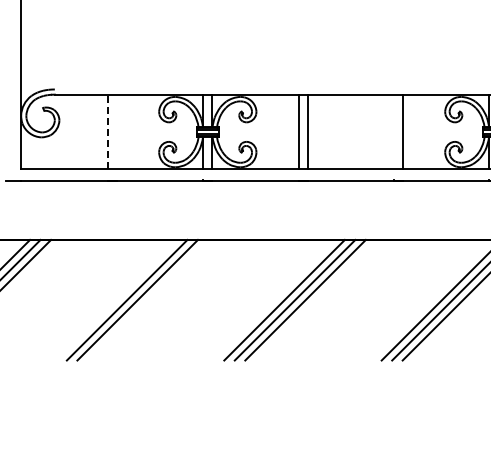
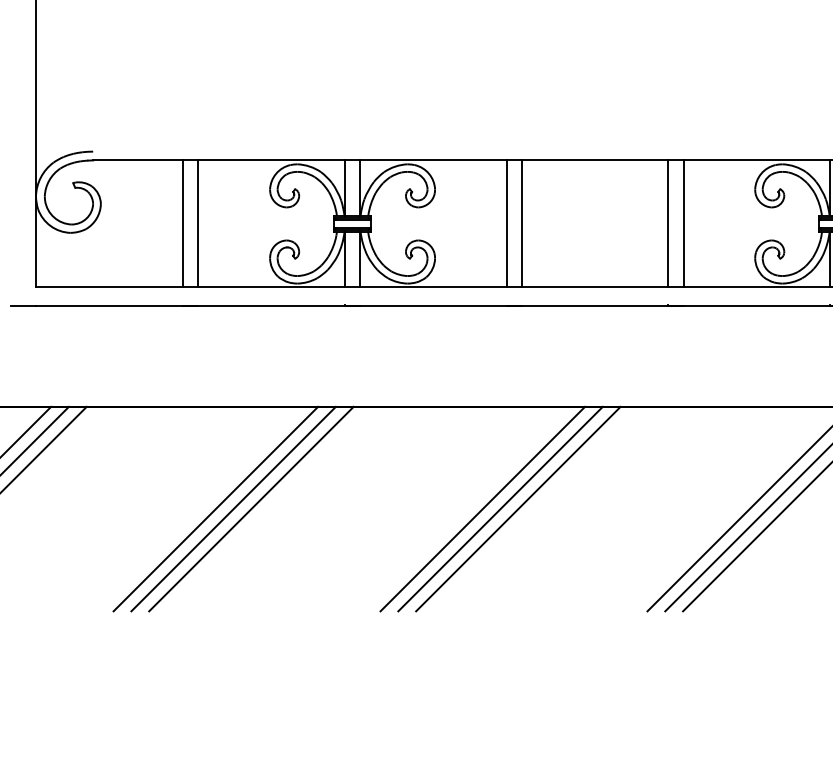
line: (108, 131) -> (184, 222), dashed -> solid
line: (116, 131) -> (197, 222), added
line: (394, 131) -> (669, 222), added
line: (147, 299) -> (250, 507), added

